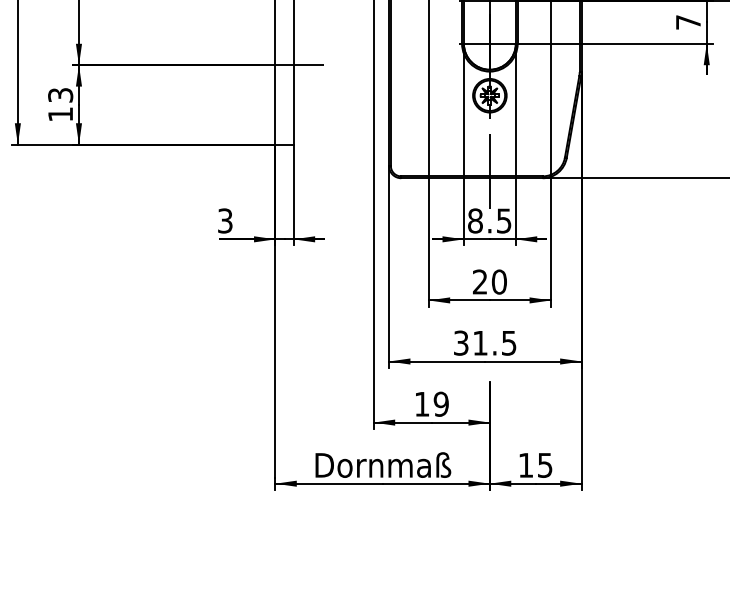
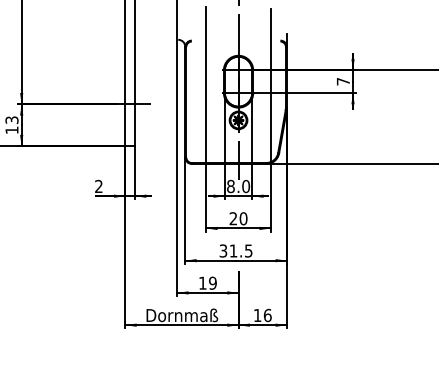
text: (224, 220) -> (98, 186), 3 -> 2
text: (504, 220) -> (246, 186), 8.5 -> 8.0
text: (544, 465) -> (267, 315), 15 -> 16

